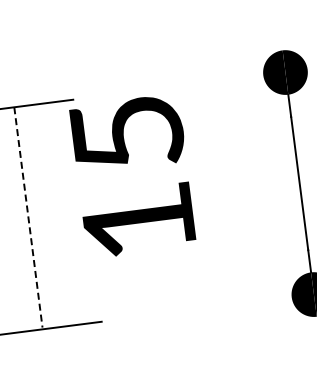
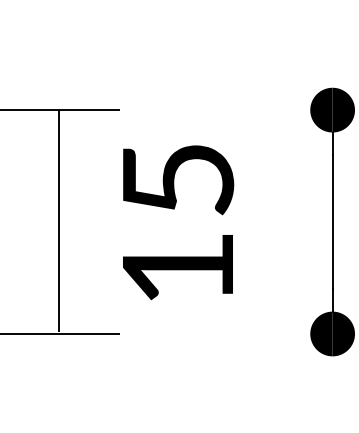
text: (133, 176) -> (178, 222), moved
line: (28, 217) -> (59, 221), dashed -> solid

